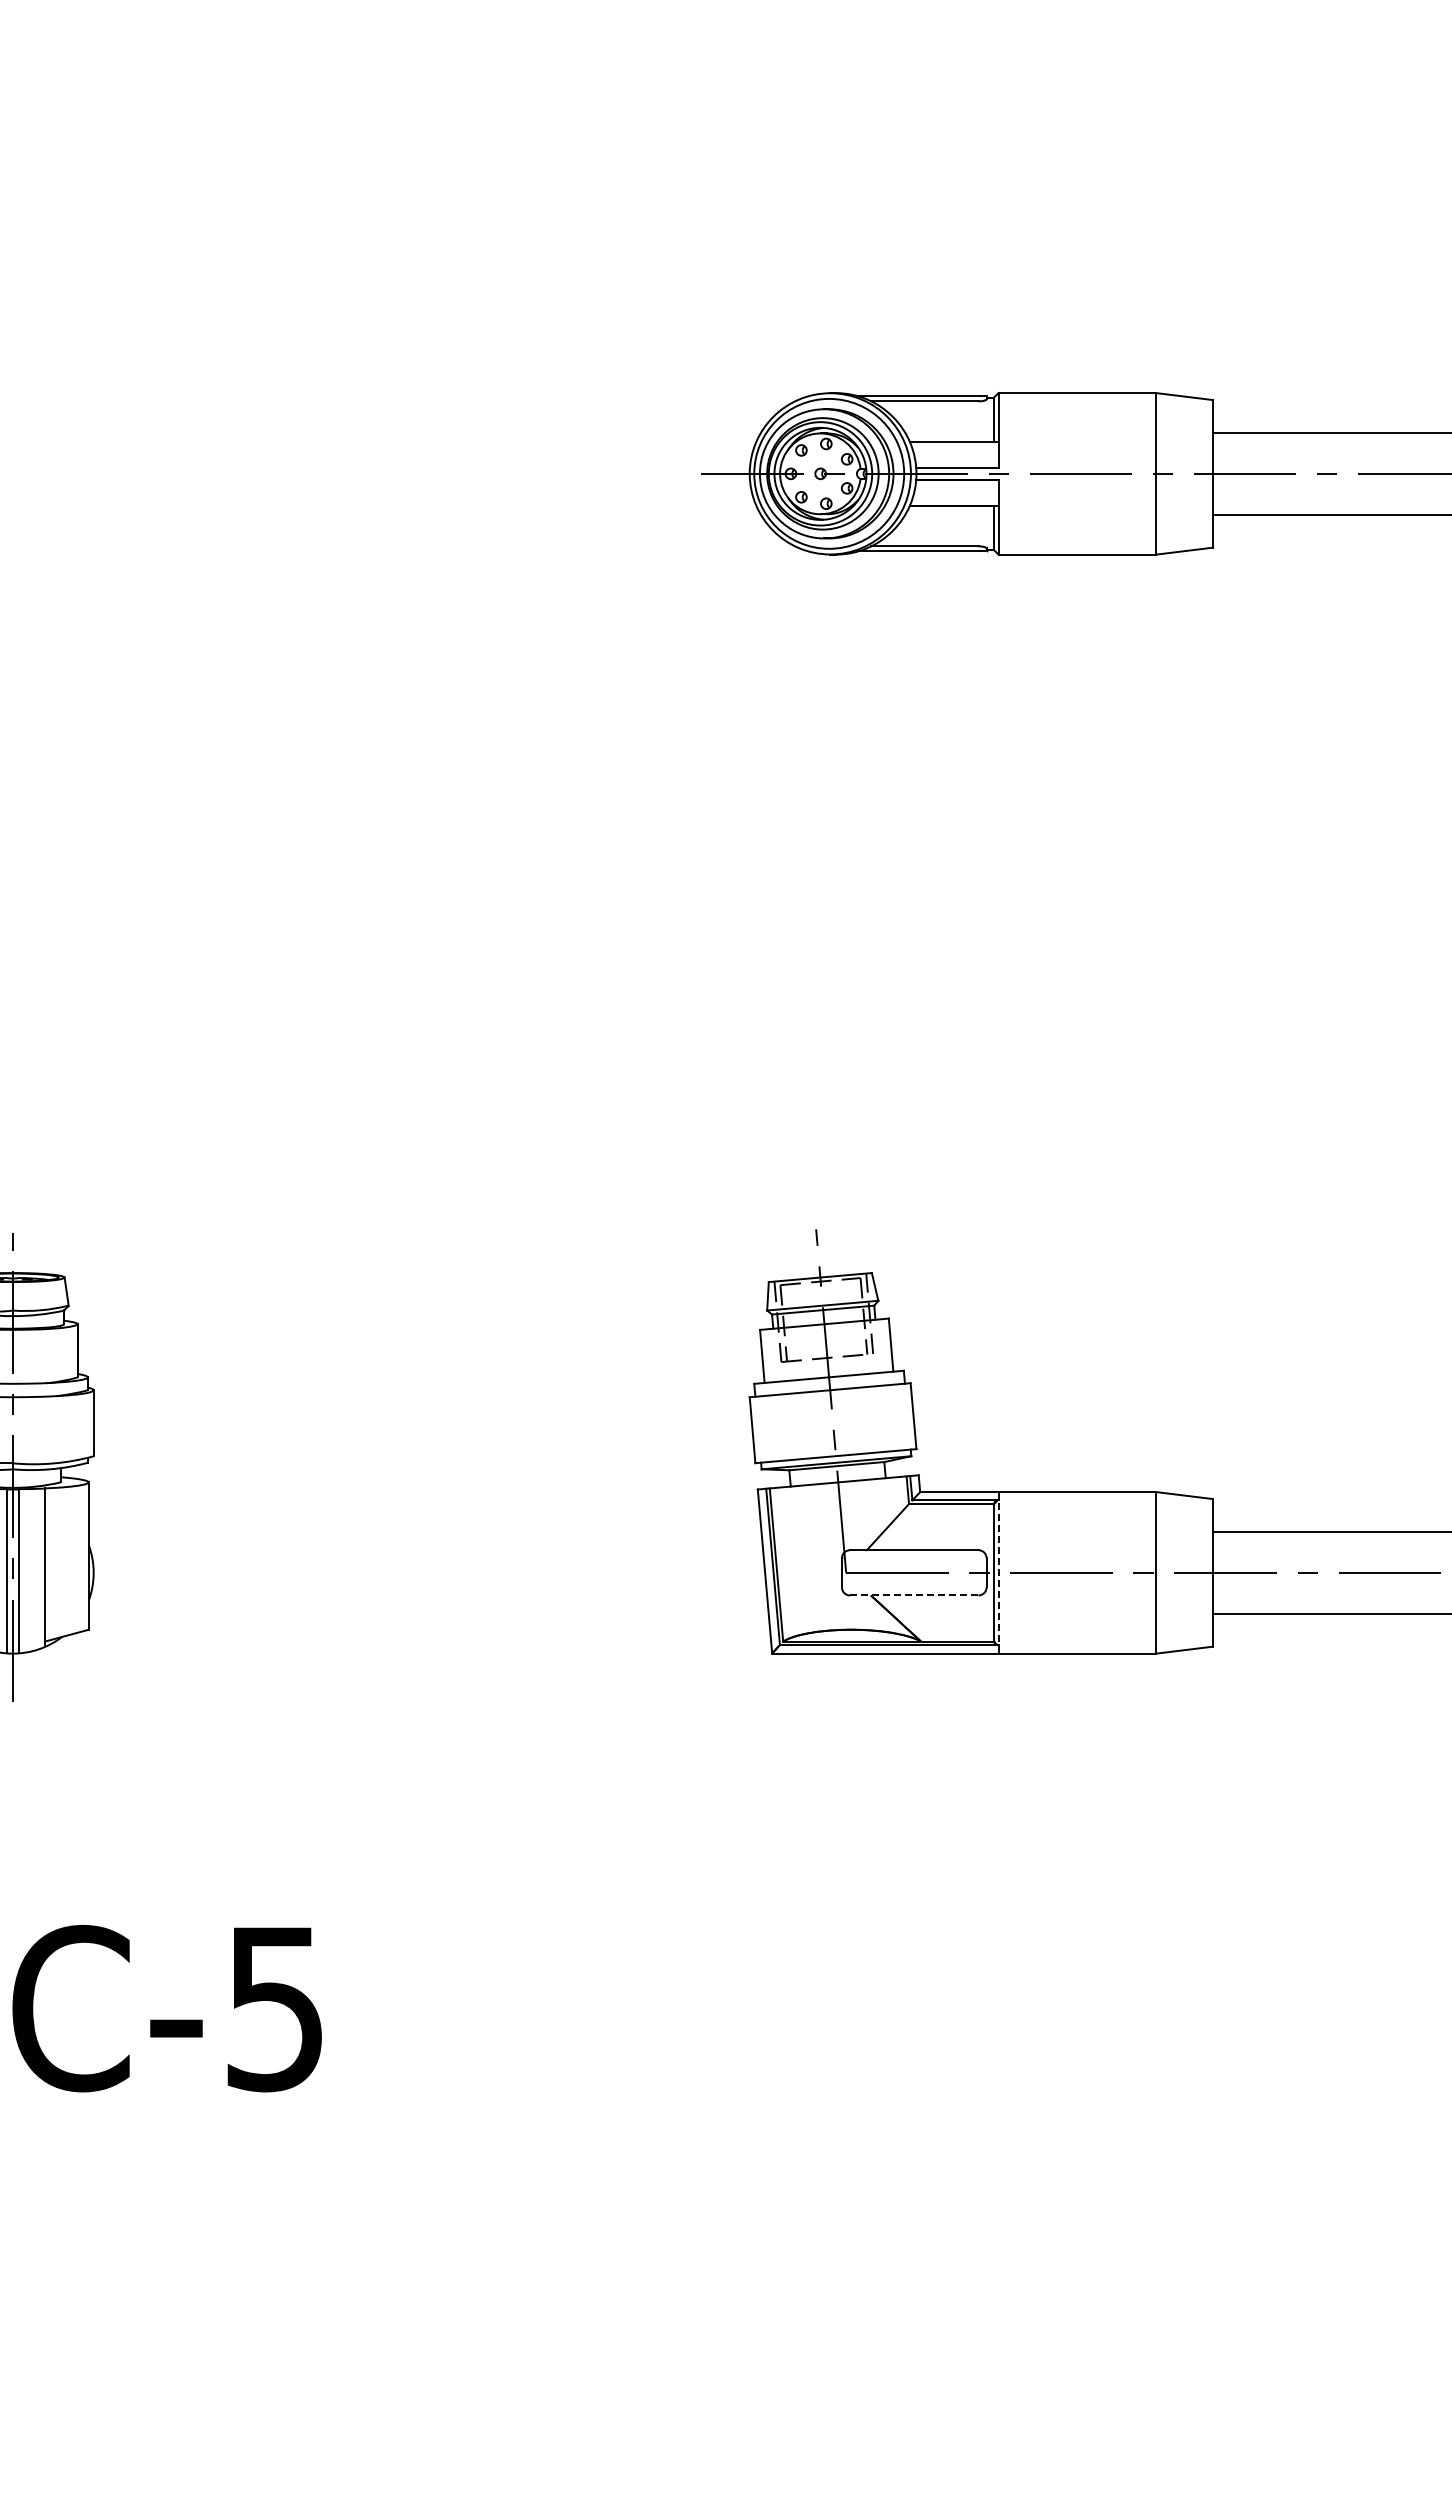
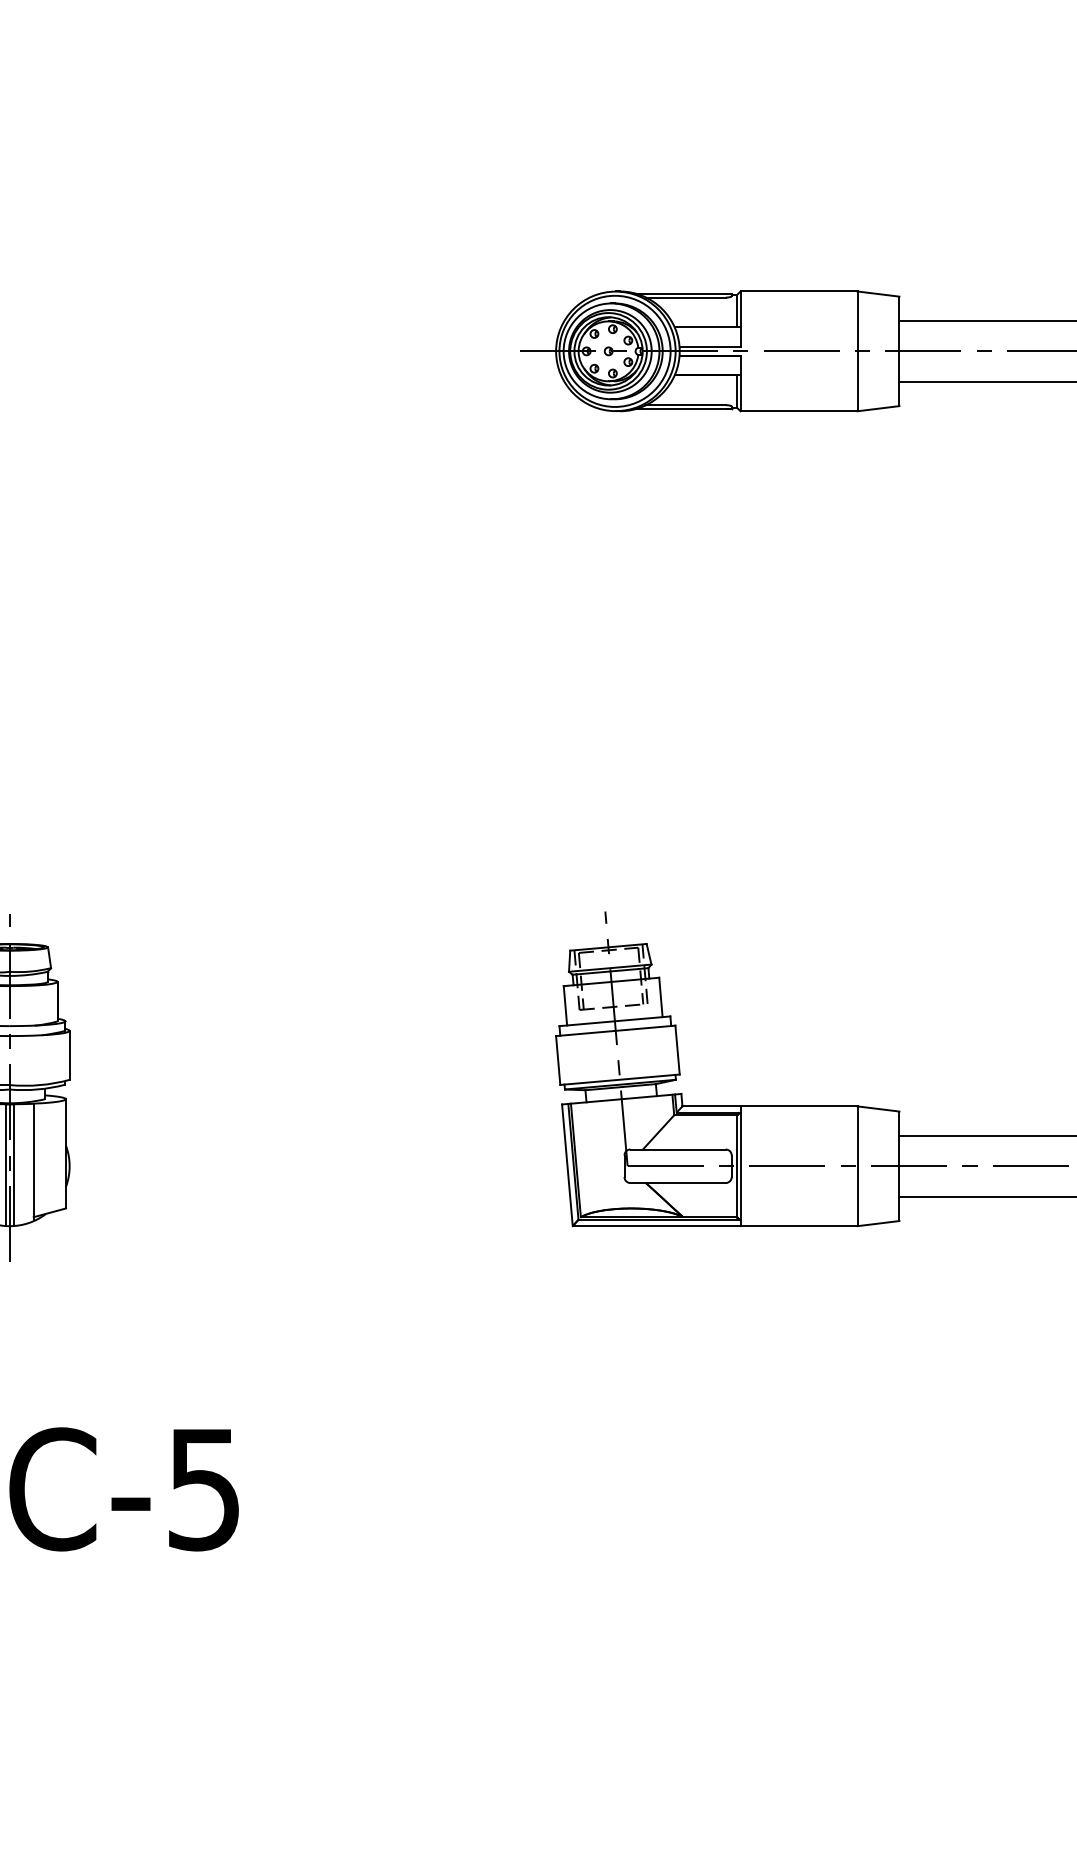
line: (998, 1572) -> (740, 1166), dashed -> solid
line: (914, 1595) -> (678, 1183), dashed -> solid

